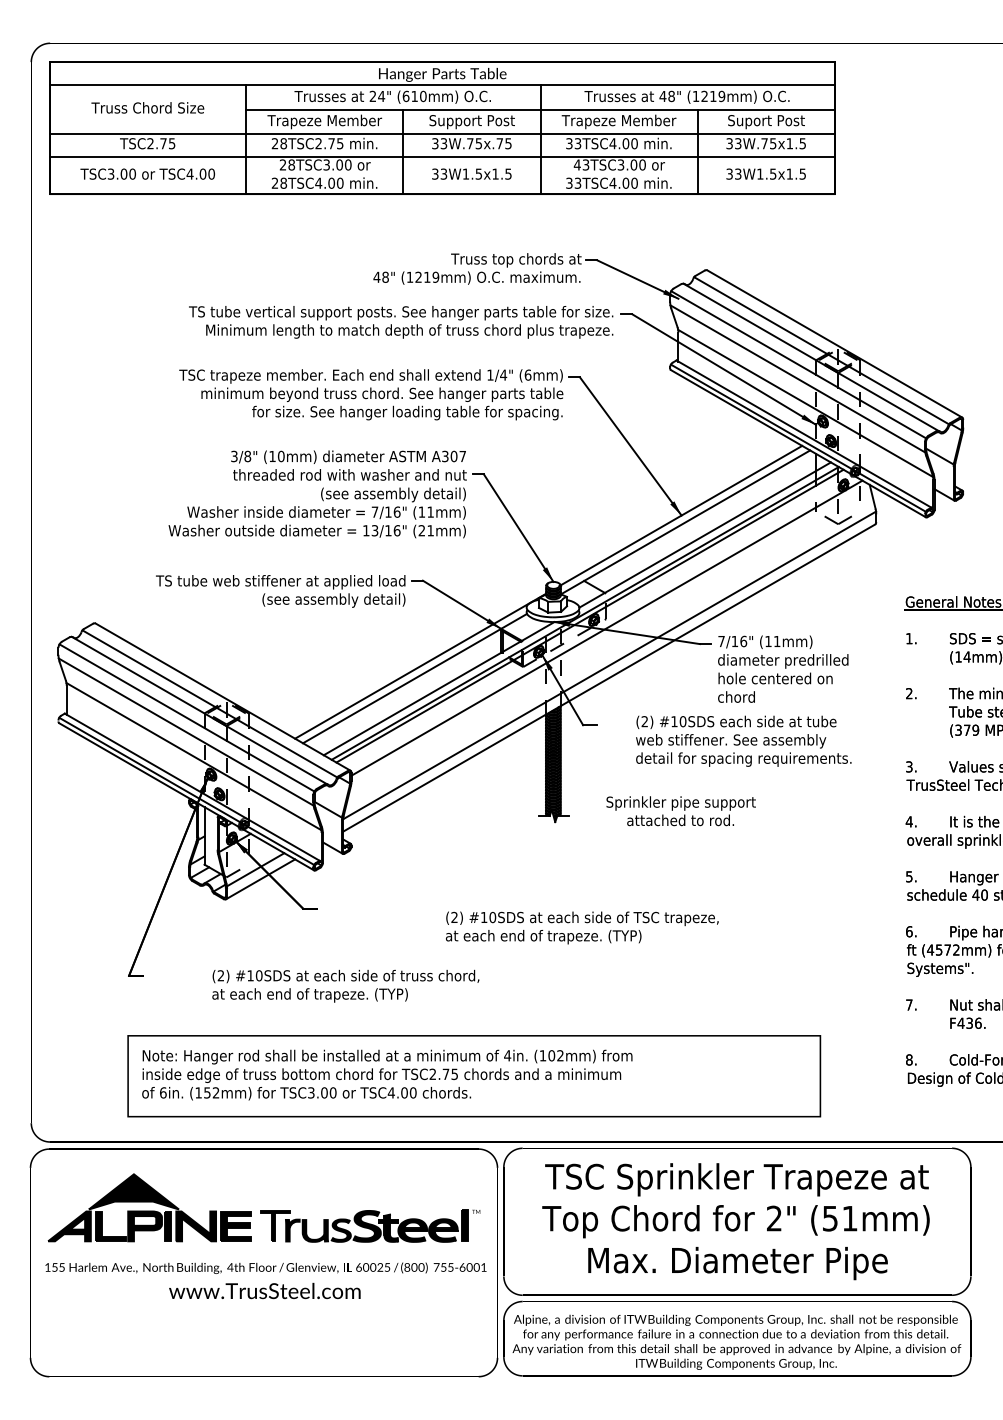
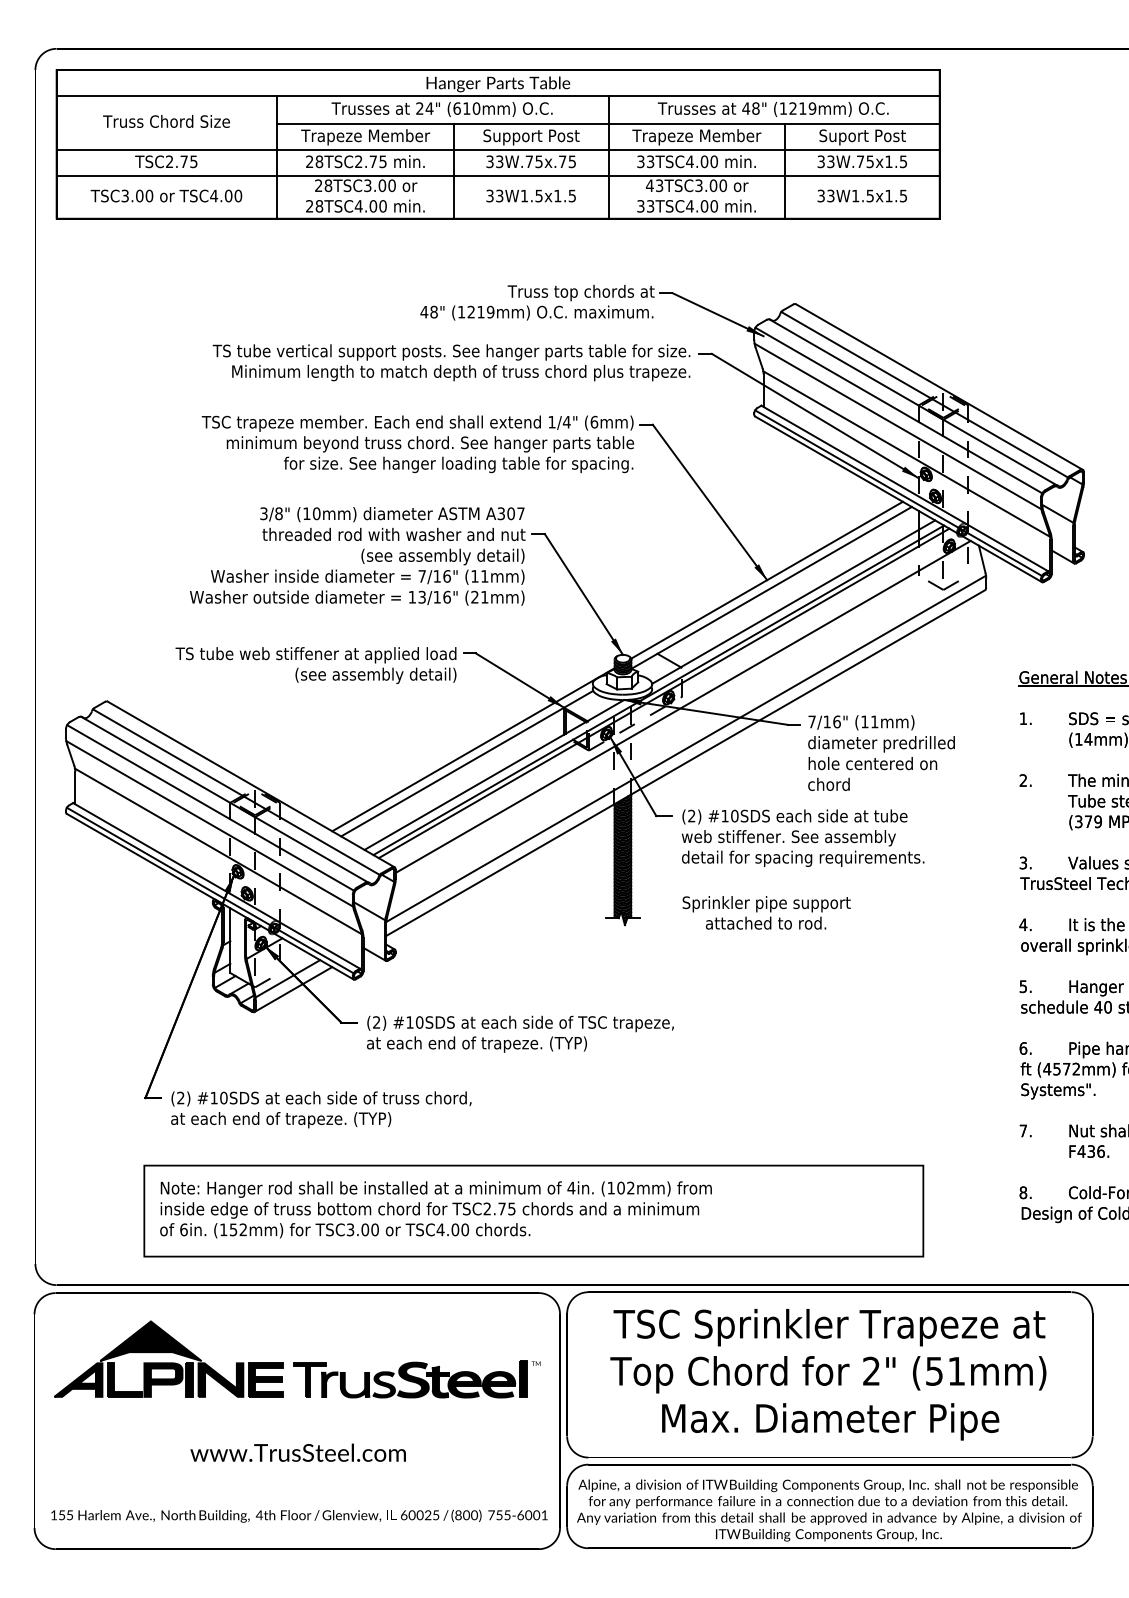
text: (744, 740) -> (803, 837), moved
text: (582, 927) -> (520, 1033), moved
text: (345, 985) -> (321, 1109), moved
text: (265, 1267) -> (299, 1515), moved

